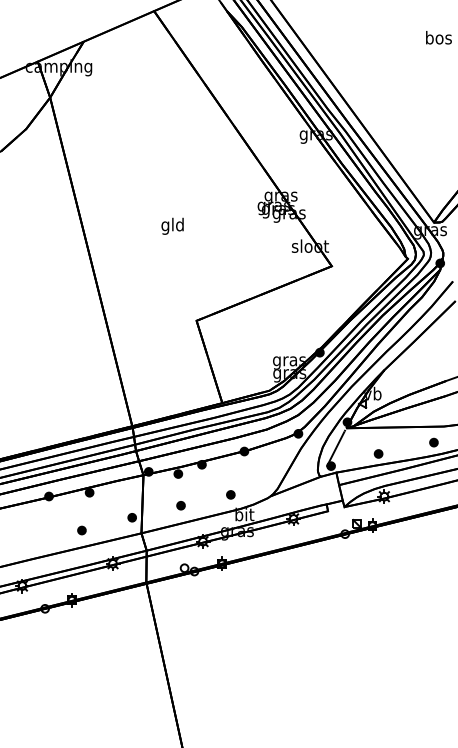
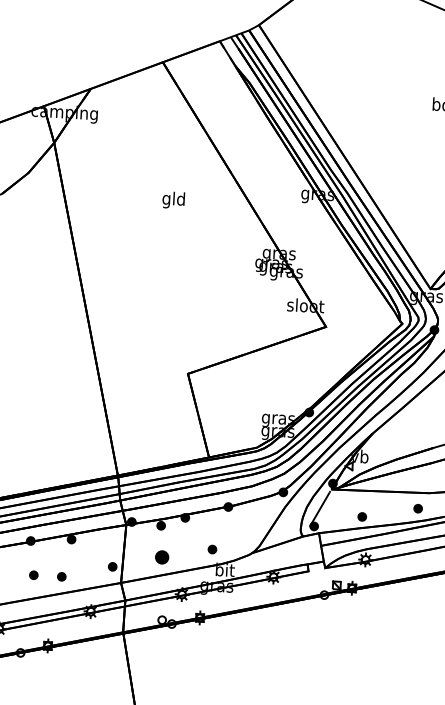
text: (172, 225) -> (173, 199), moved
part: (180, 505) -> (161, 557), size x1.6
part: (53, 530) -> (33, 575), added

